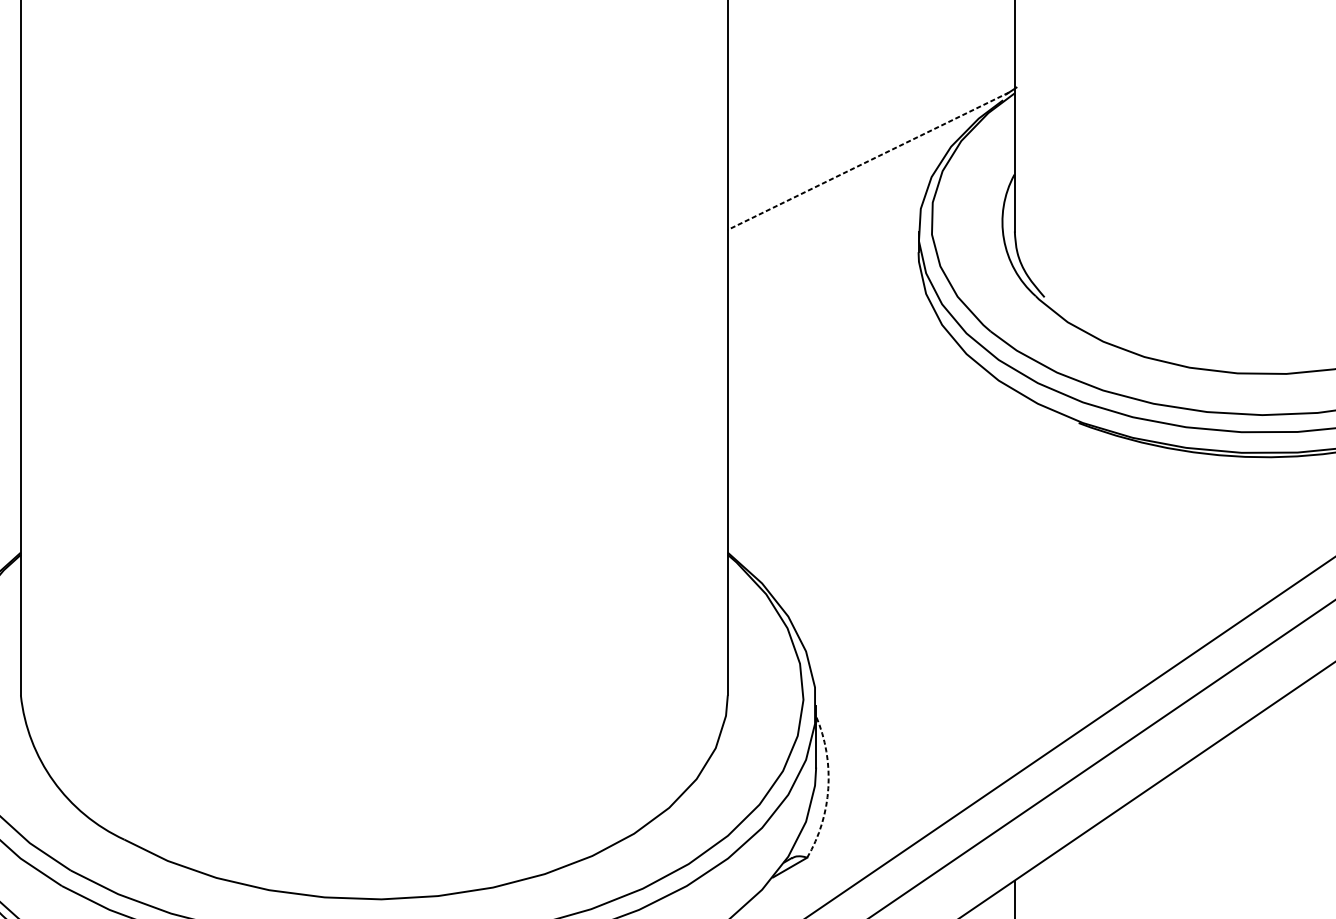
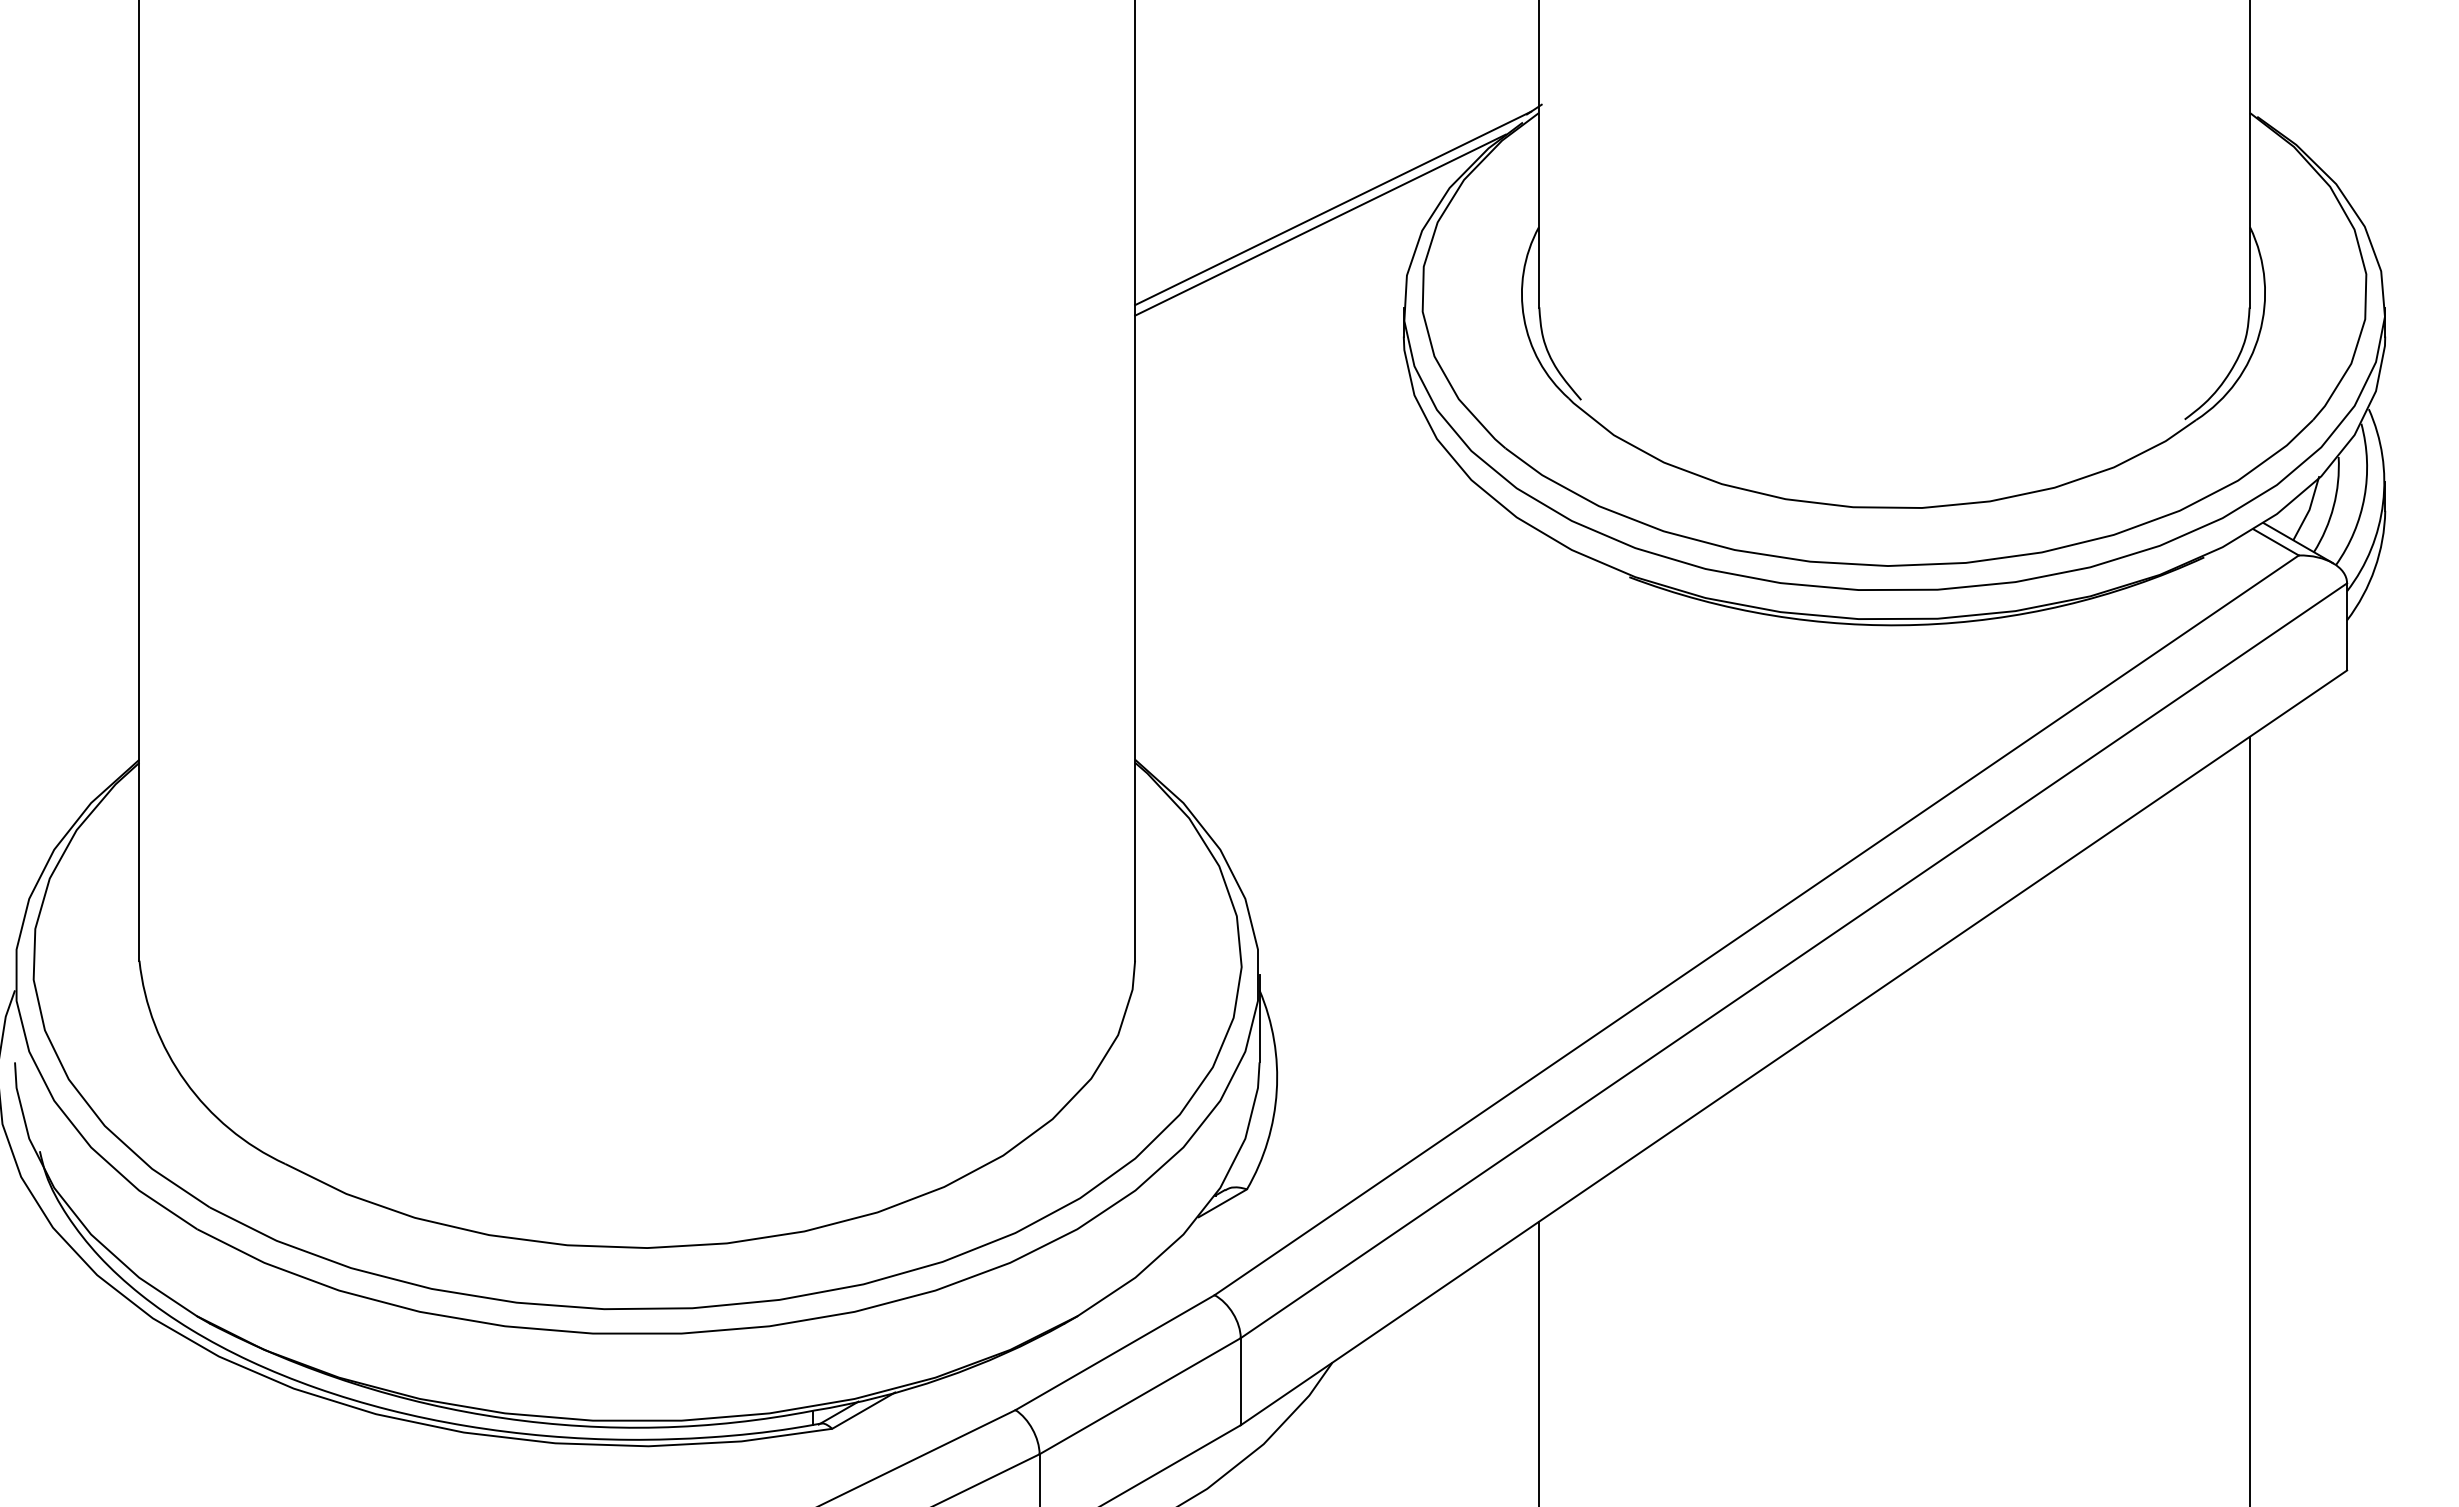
line: (867, 161) -> (1332, 208), dashed -> solid
line: (859, 172) -> (1320, 224), added
arc: (828, 788) -> (1276, 1091), dashed -> solid

